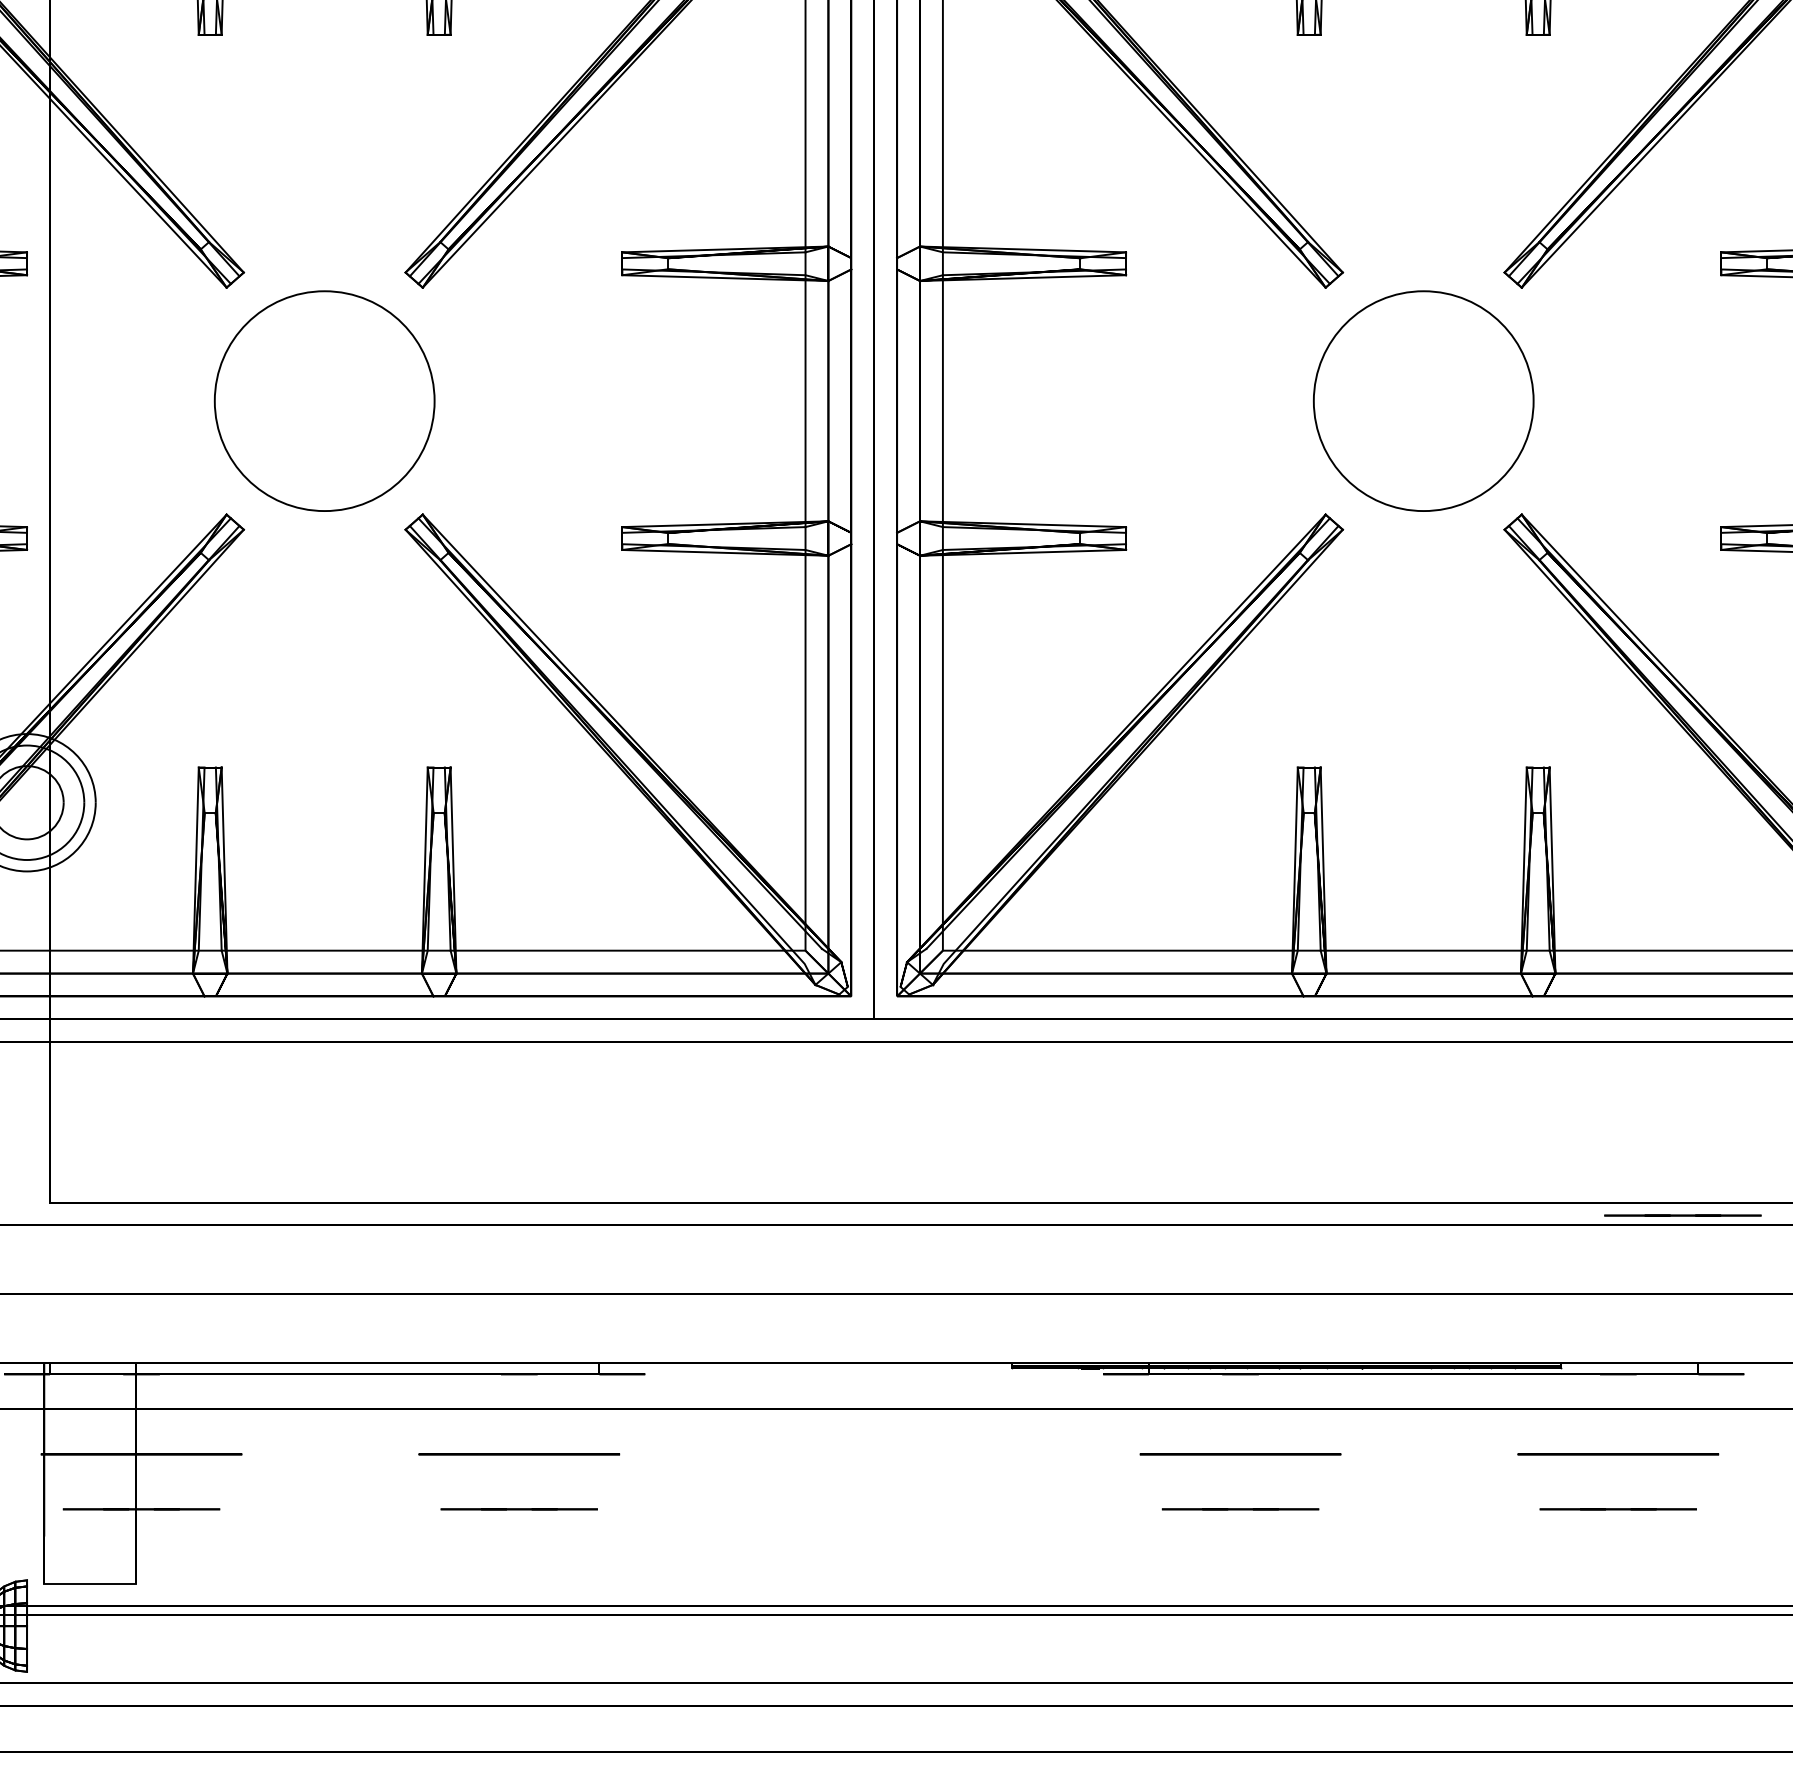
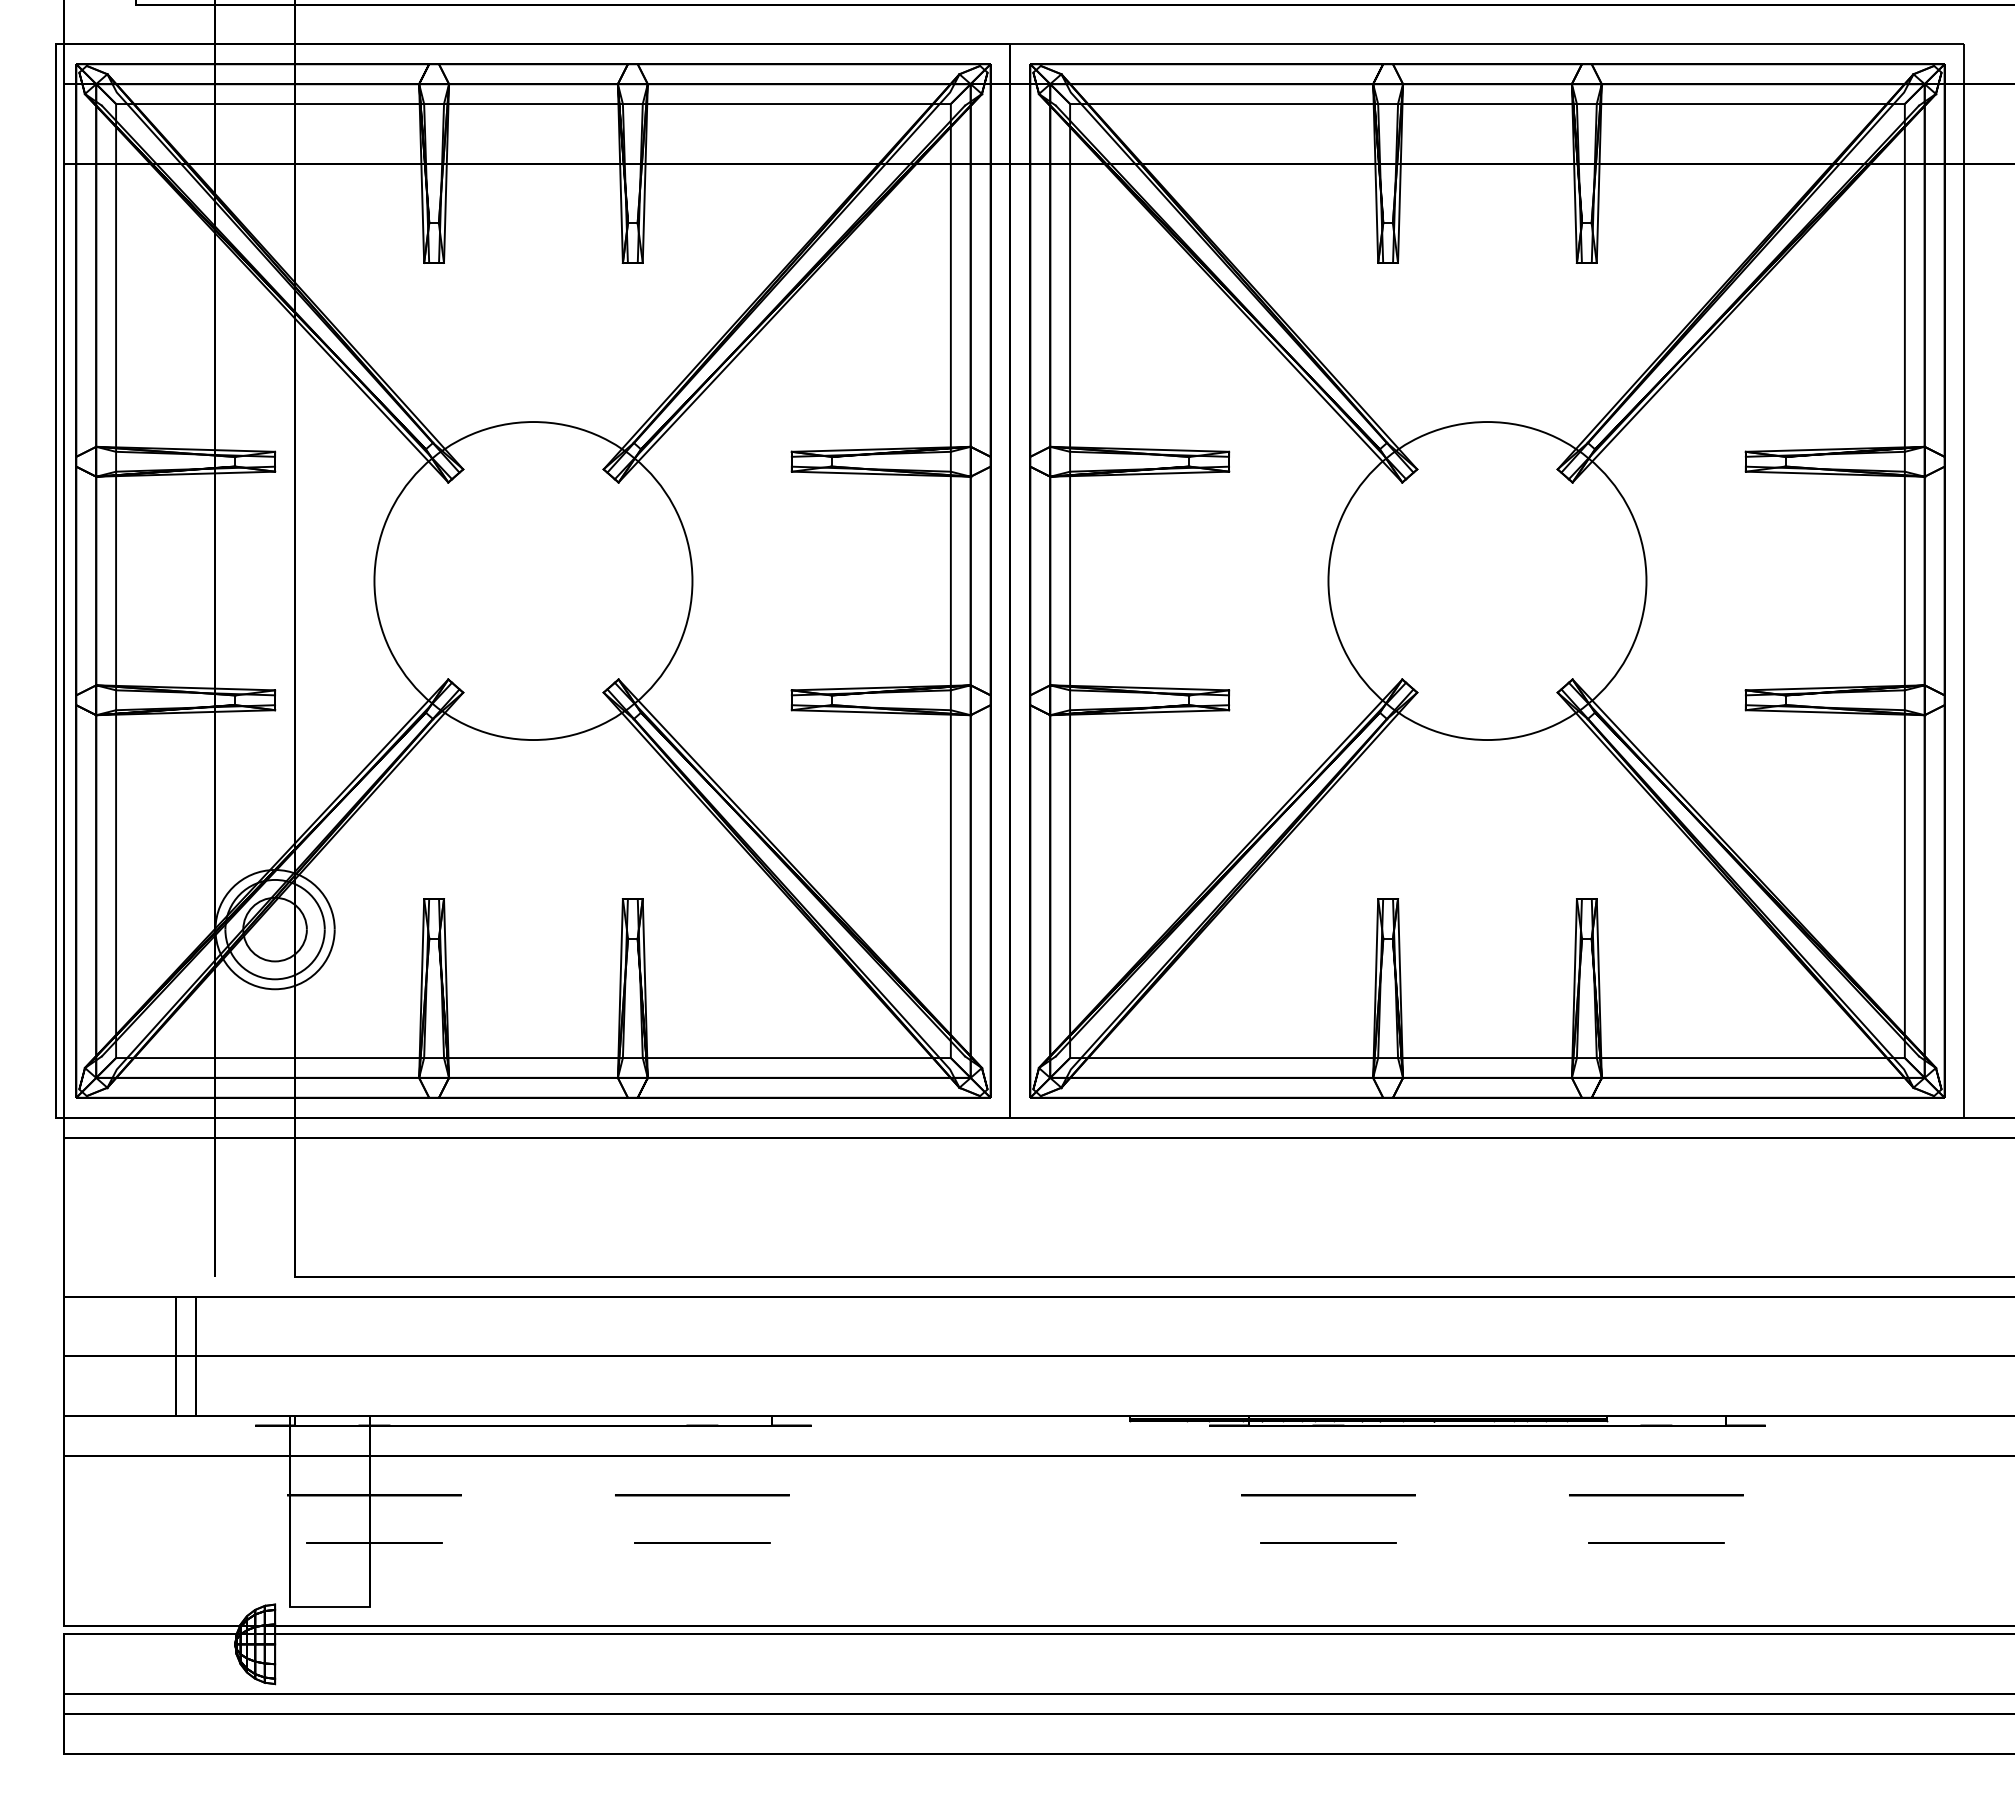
circle: (324, 401) -> (533, 581), size x1.67
circle: (1423, 401) -> (1487, 581), size x1.67
line: (1682, 1215) -> (1712, 1287), removed

